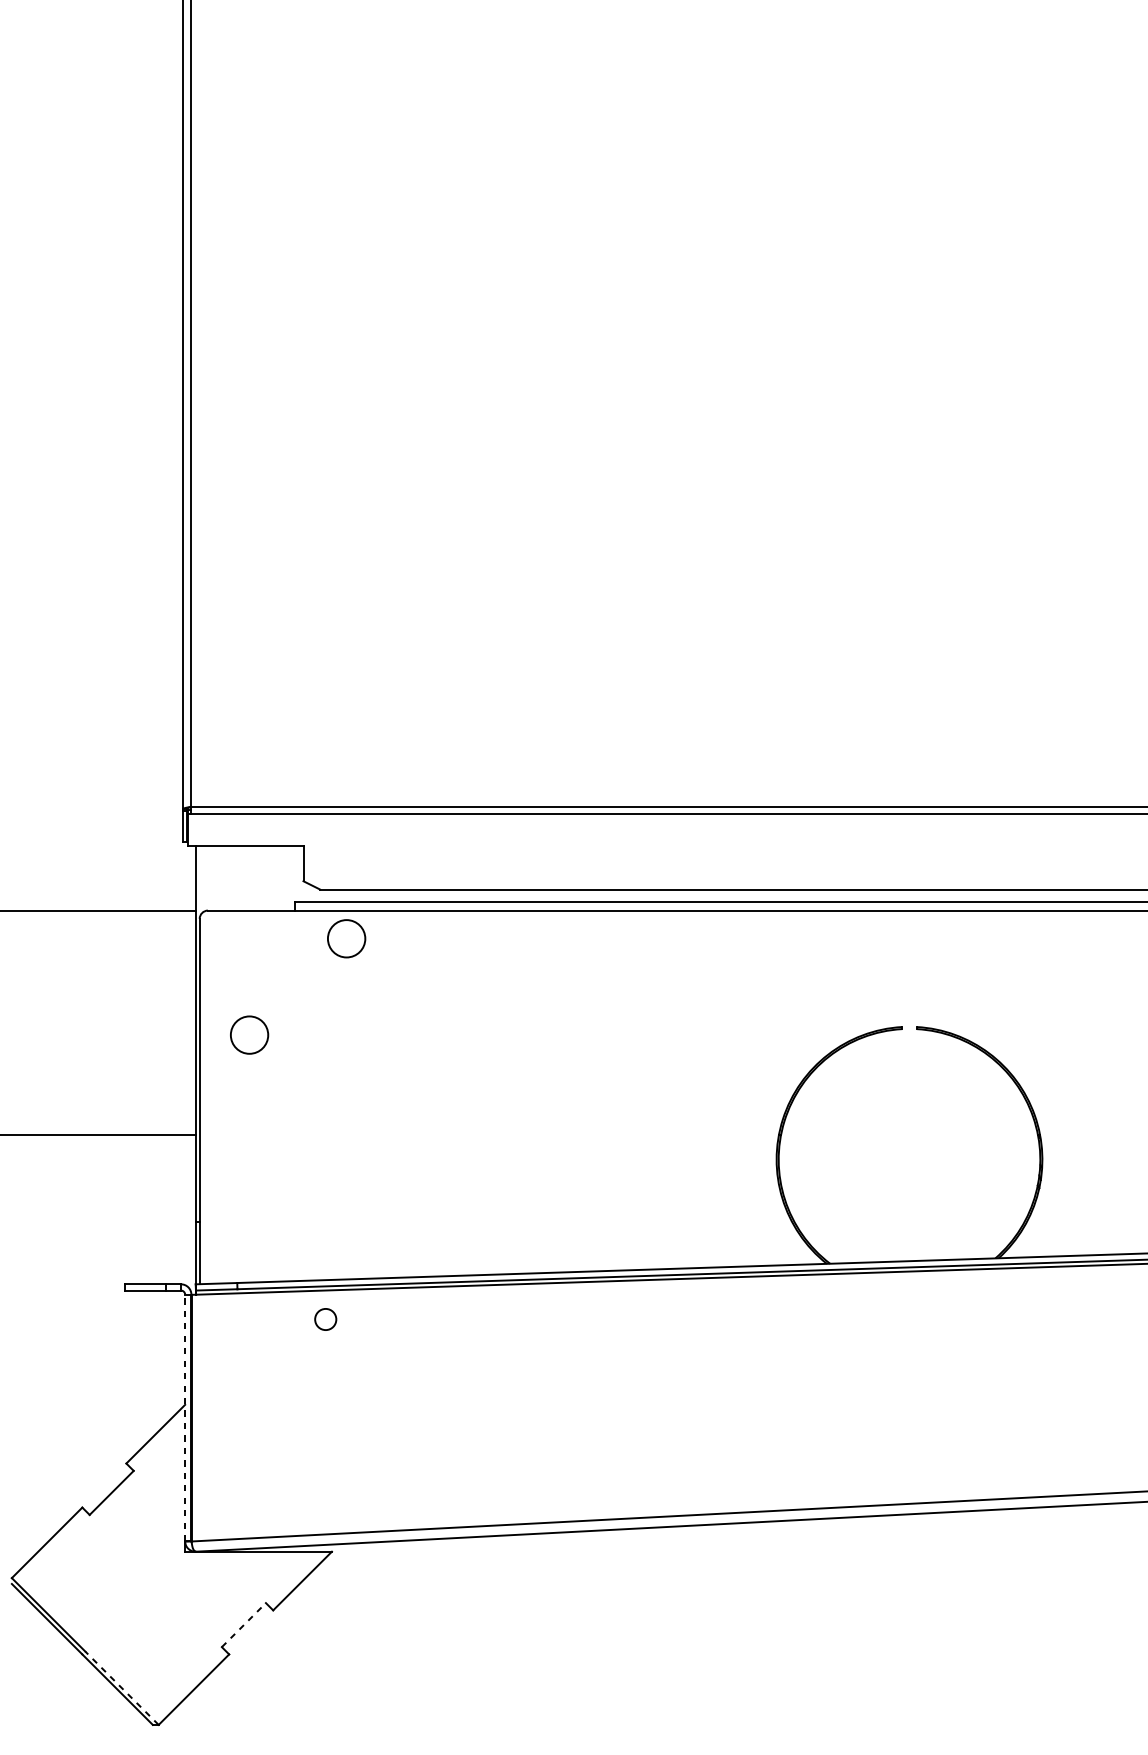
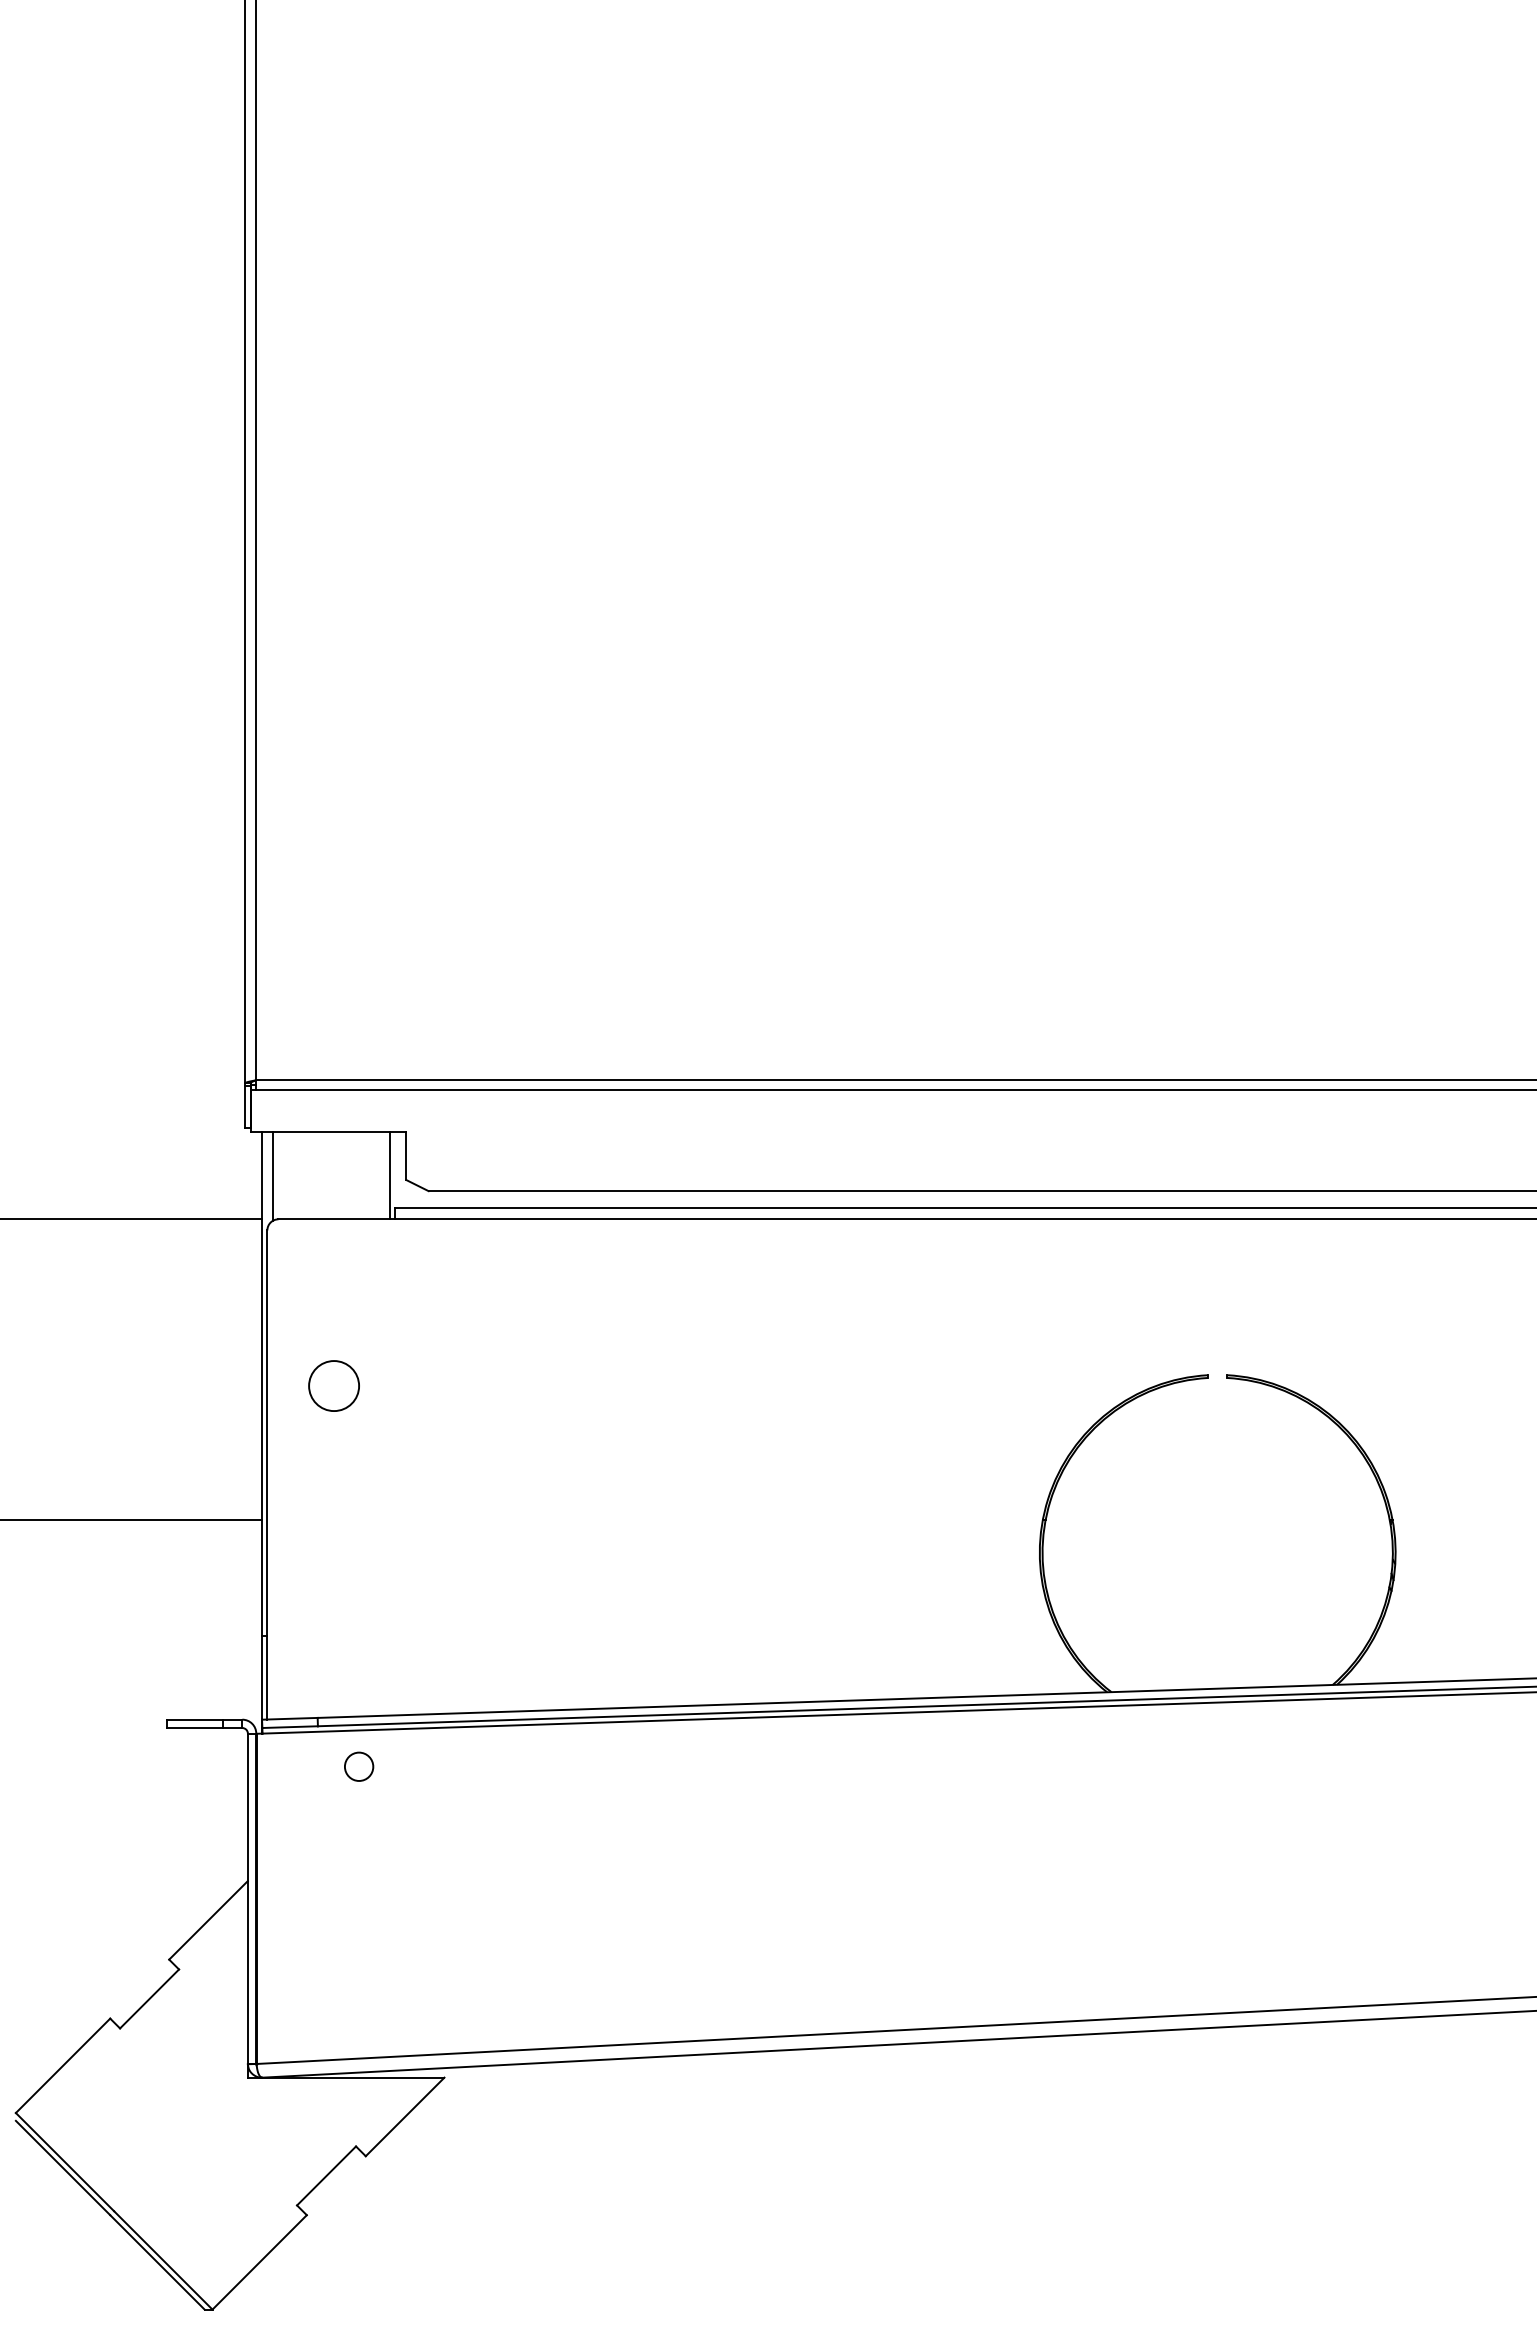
line: (290, 877) -> (389, 1175), added
line: (203, 878) -> (272, 1176), added
circle: (346, 938) -> (463, 1256), removed
circle: (326, 1319) -> (359, 1766), moved
line: (184, 1417) -> (247, 1898), dashed -> solid
line: (243, 1624) -> (326, 2175), dashed -> solid
line: (122, 1688) -> (163, 2260), dashed -> solid

